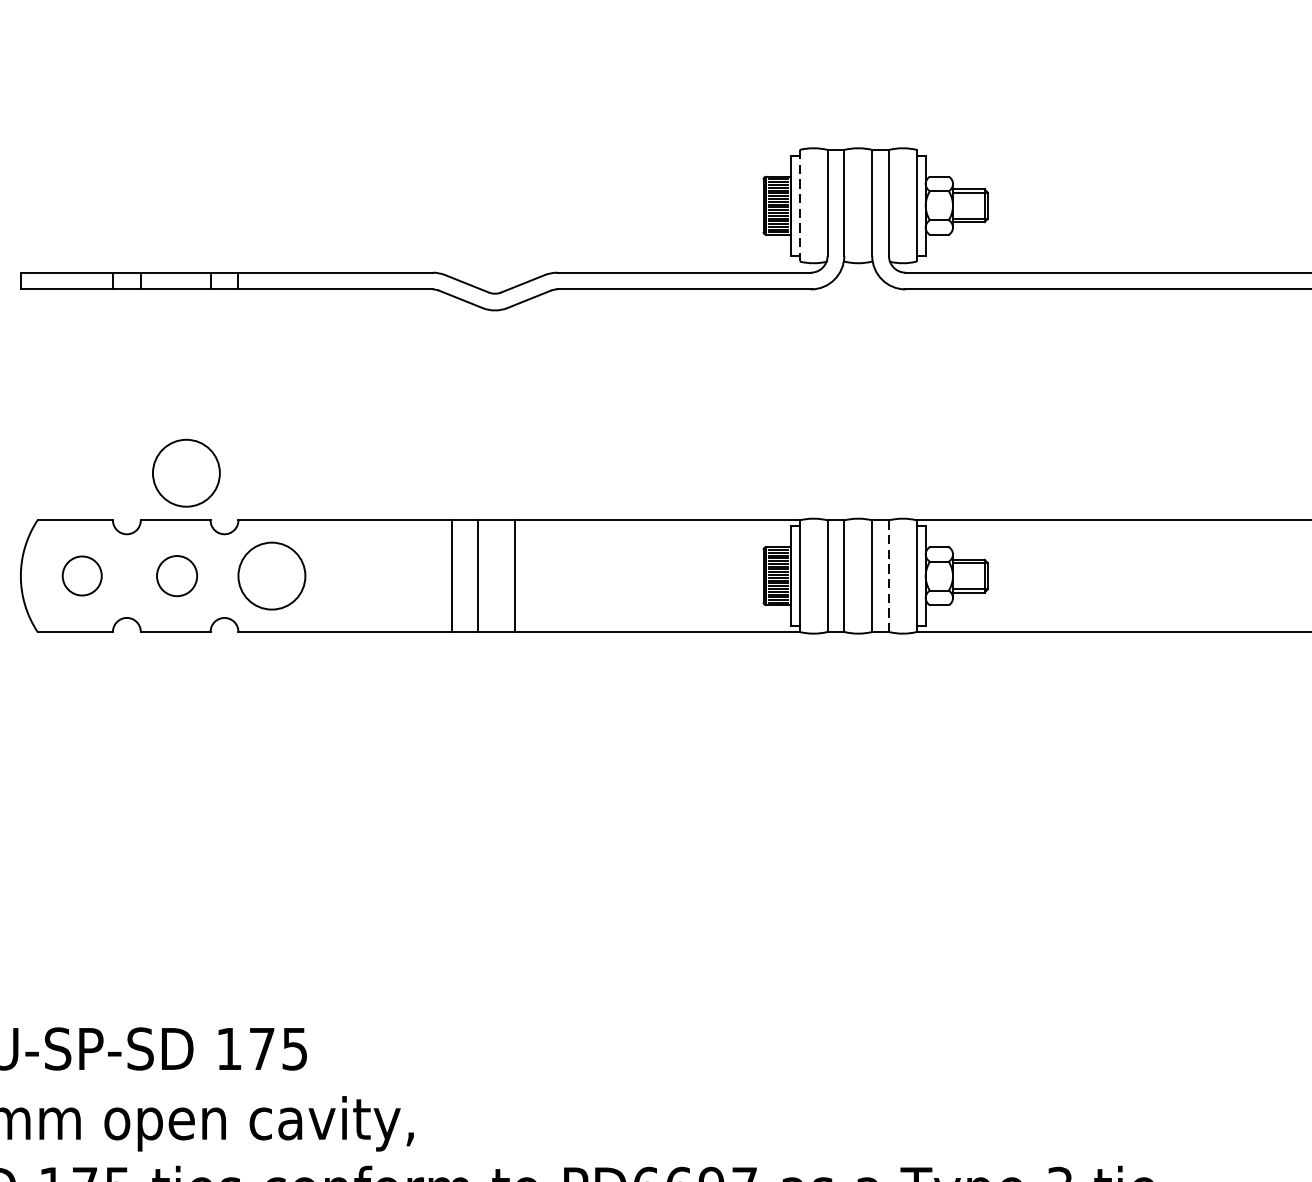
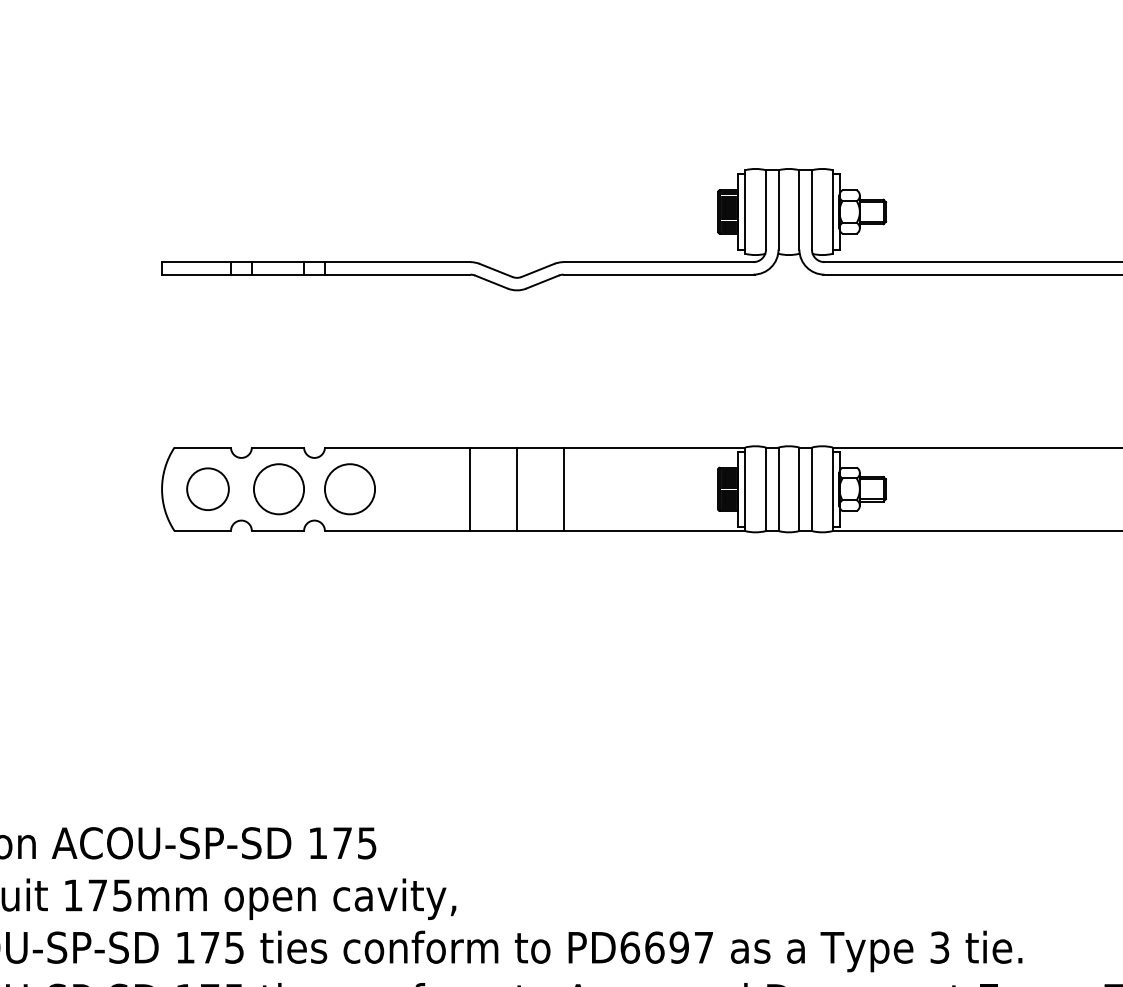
line: (800, 205) -> (745, 211), dashed -> solid
circle: (185, 473) -> (285, 412), removed
circle: (81, 575) -> (207, 488), size x1.43
circle: (176, 576) -> (278, 489), size x1.67
line: (452, 576) -> (517, 489), moved
line: (478, 576) -> (470, 489), moved
line: (514, 576) -> (563, 489), moved
line: (888, 576) -> (811, 489), dashed -> solid

